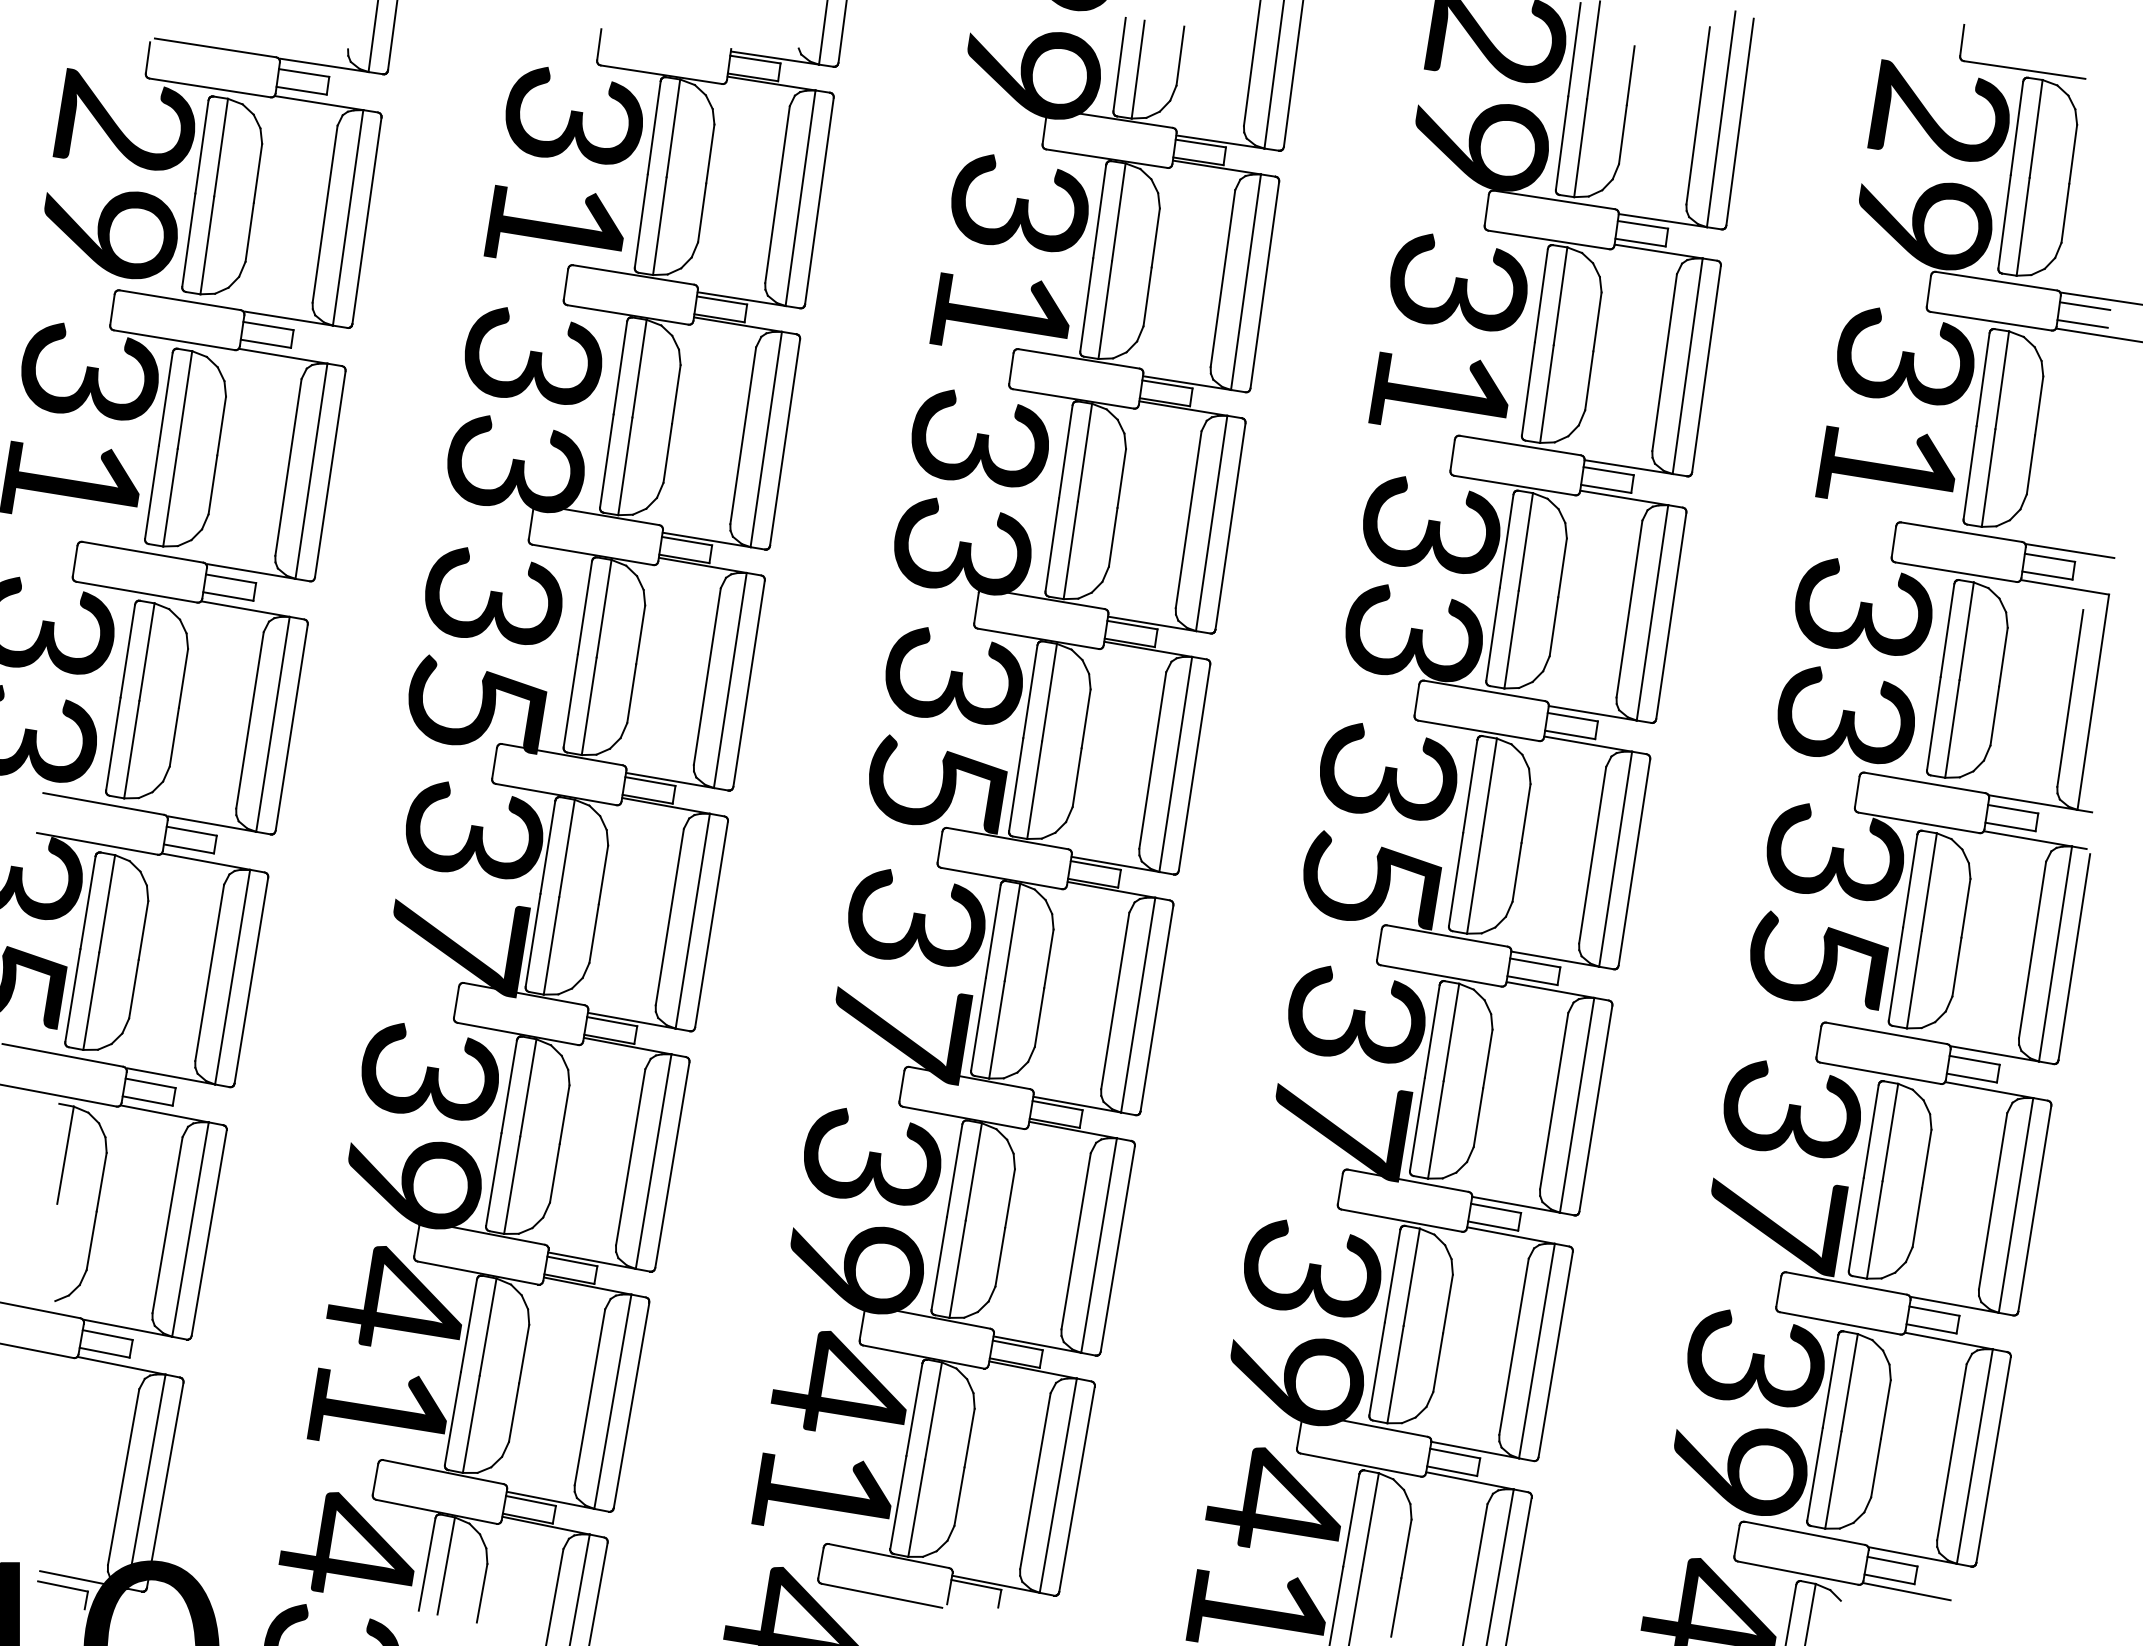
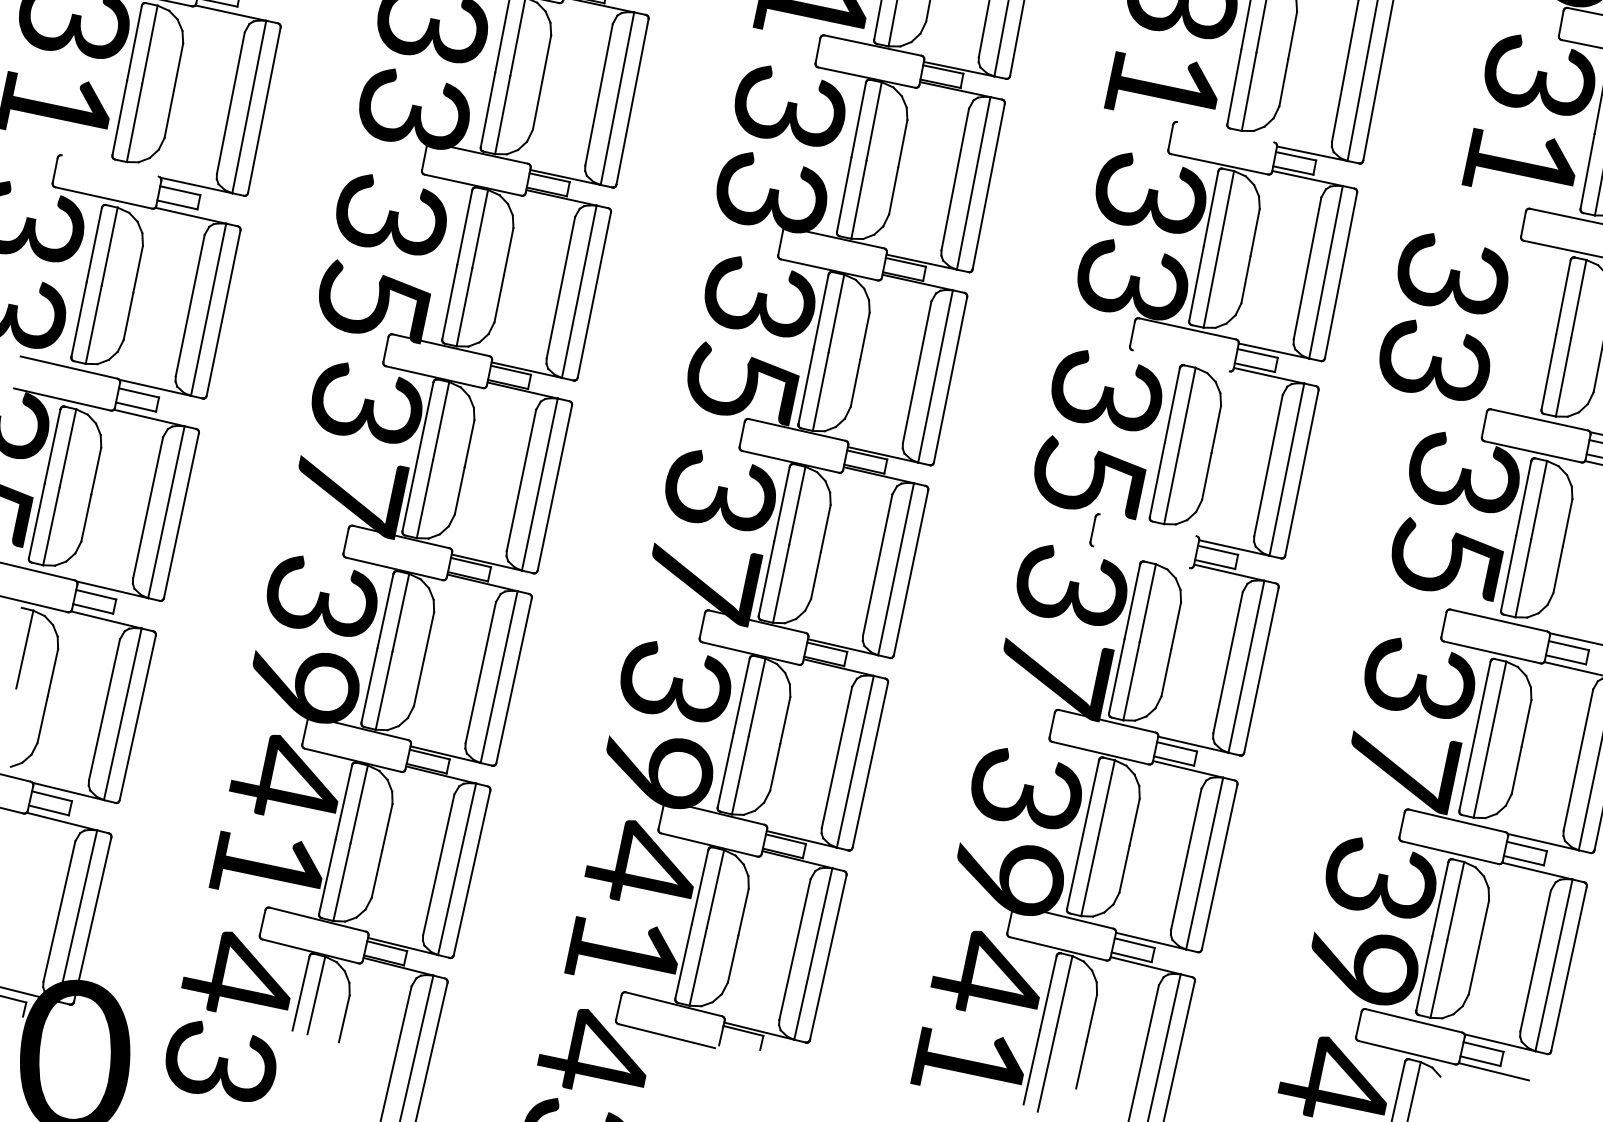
line: (1520, 445) -> (1225, 132), removed
line: (142, 551) -> (109, 165), removed
text: (1854, 661) -> (1443, 317), moved
line: (1478, 730) -> (1181, 360), removed
line: (1446, 935) -> (1147, 524), removed
line: (1440, 975) -> (1141, 556), removed

